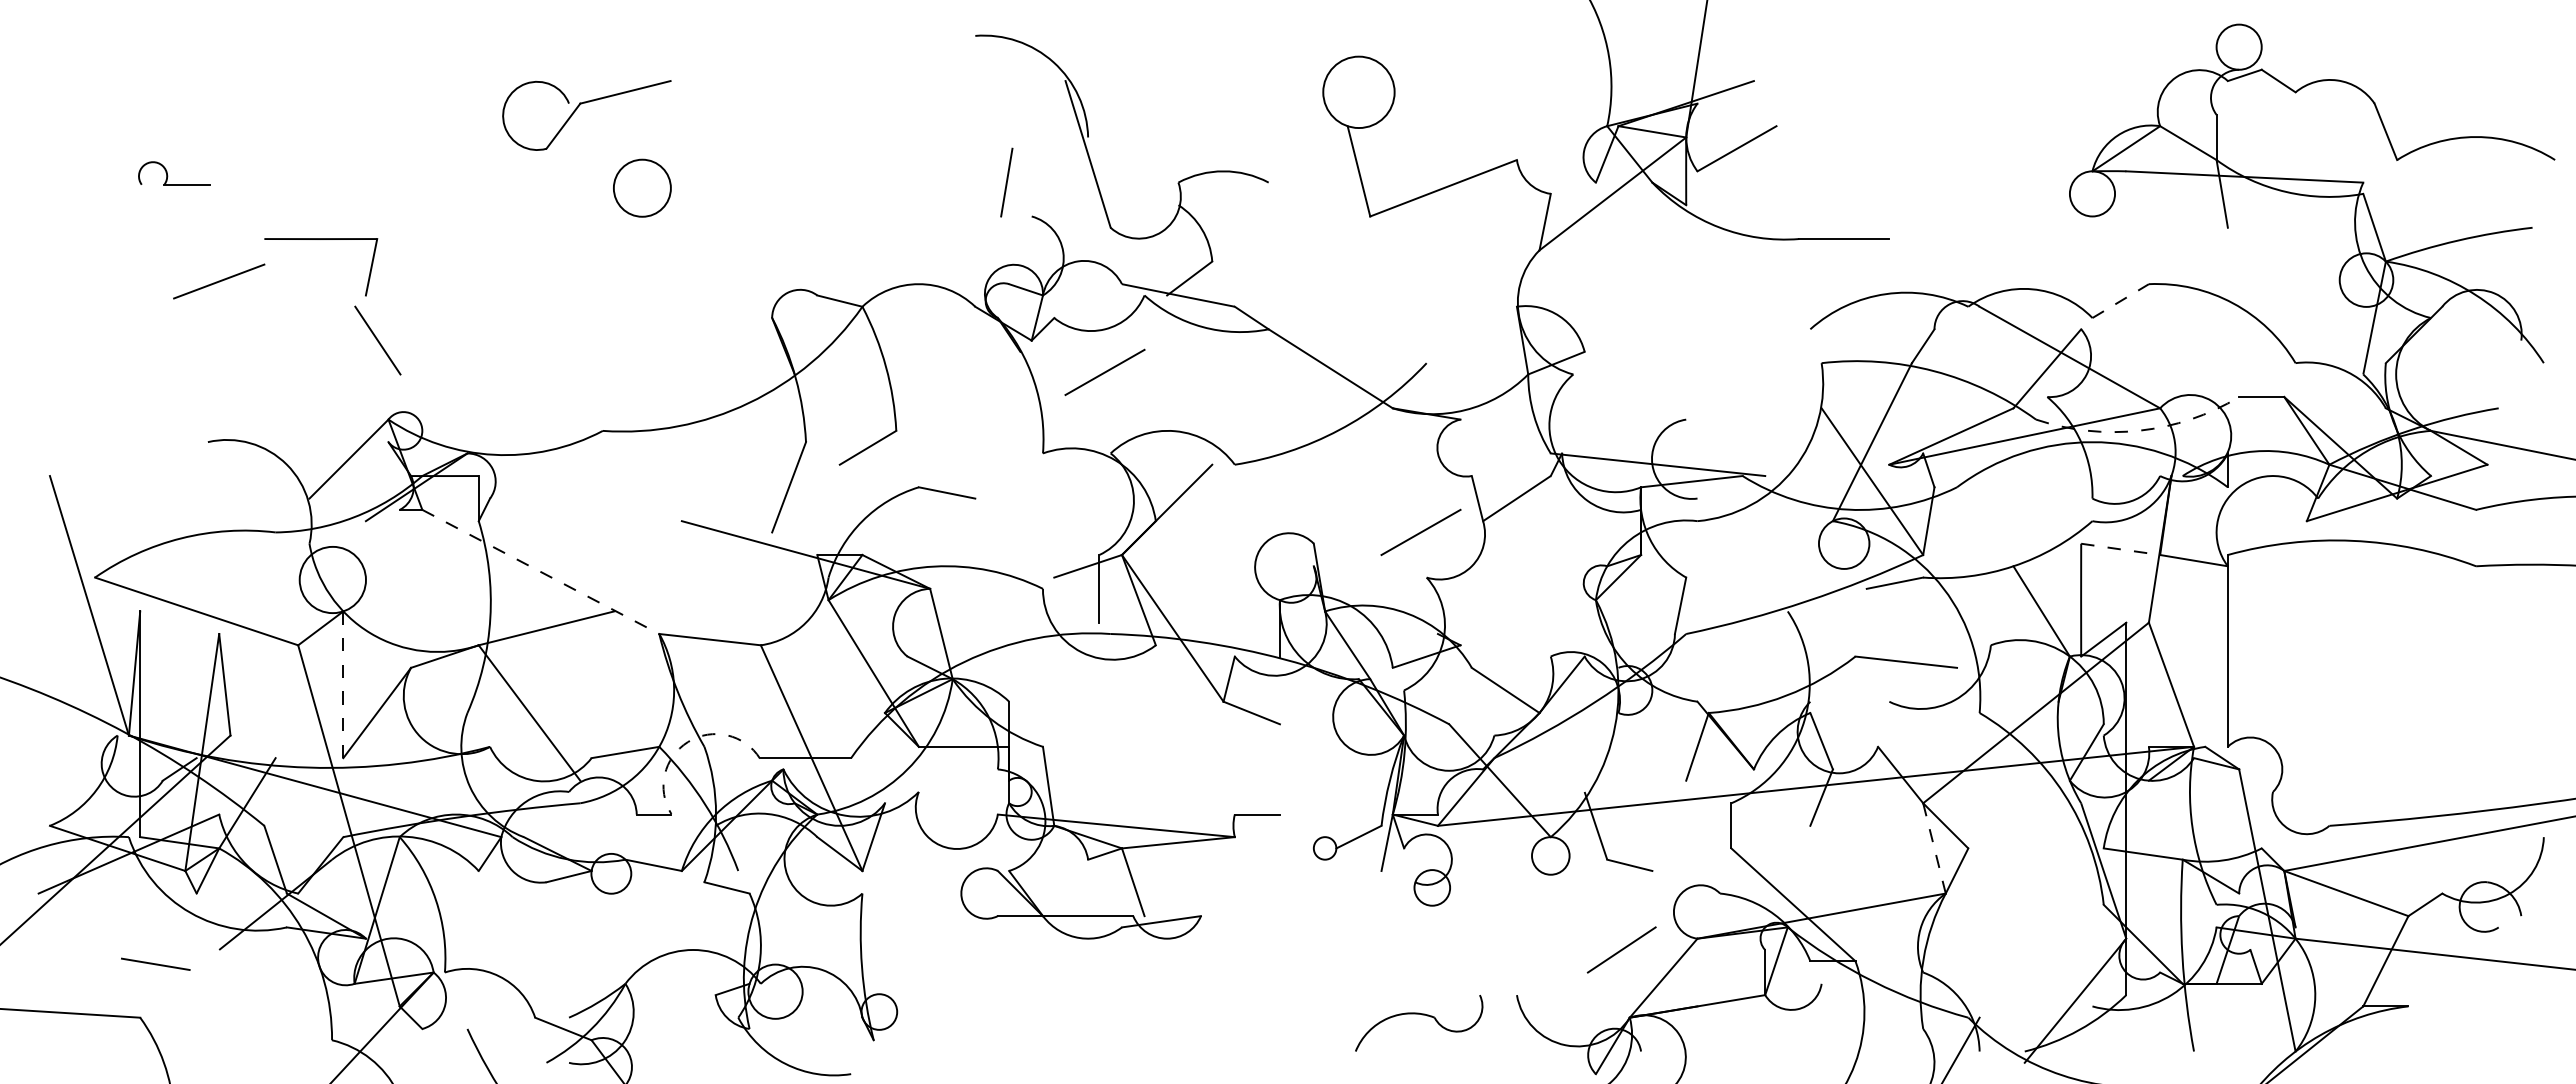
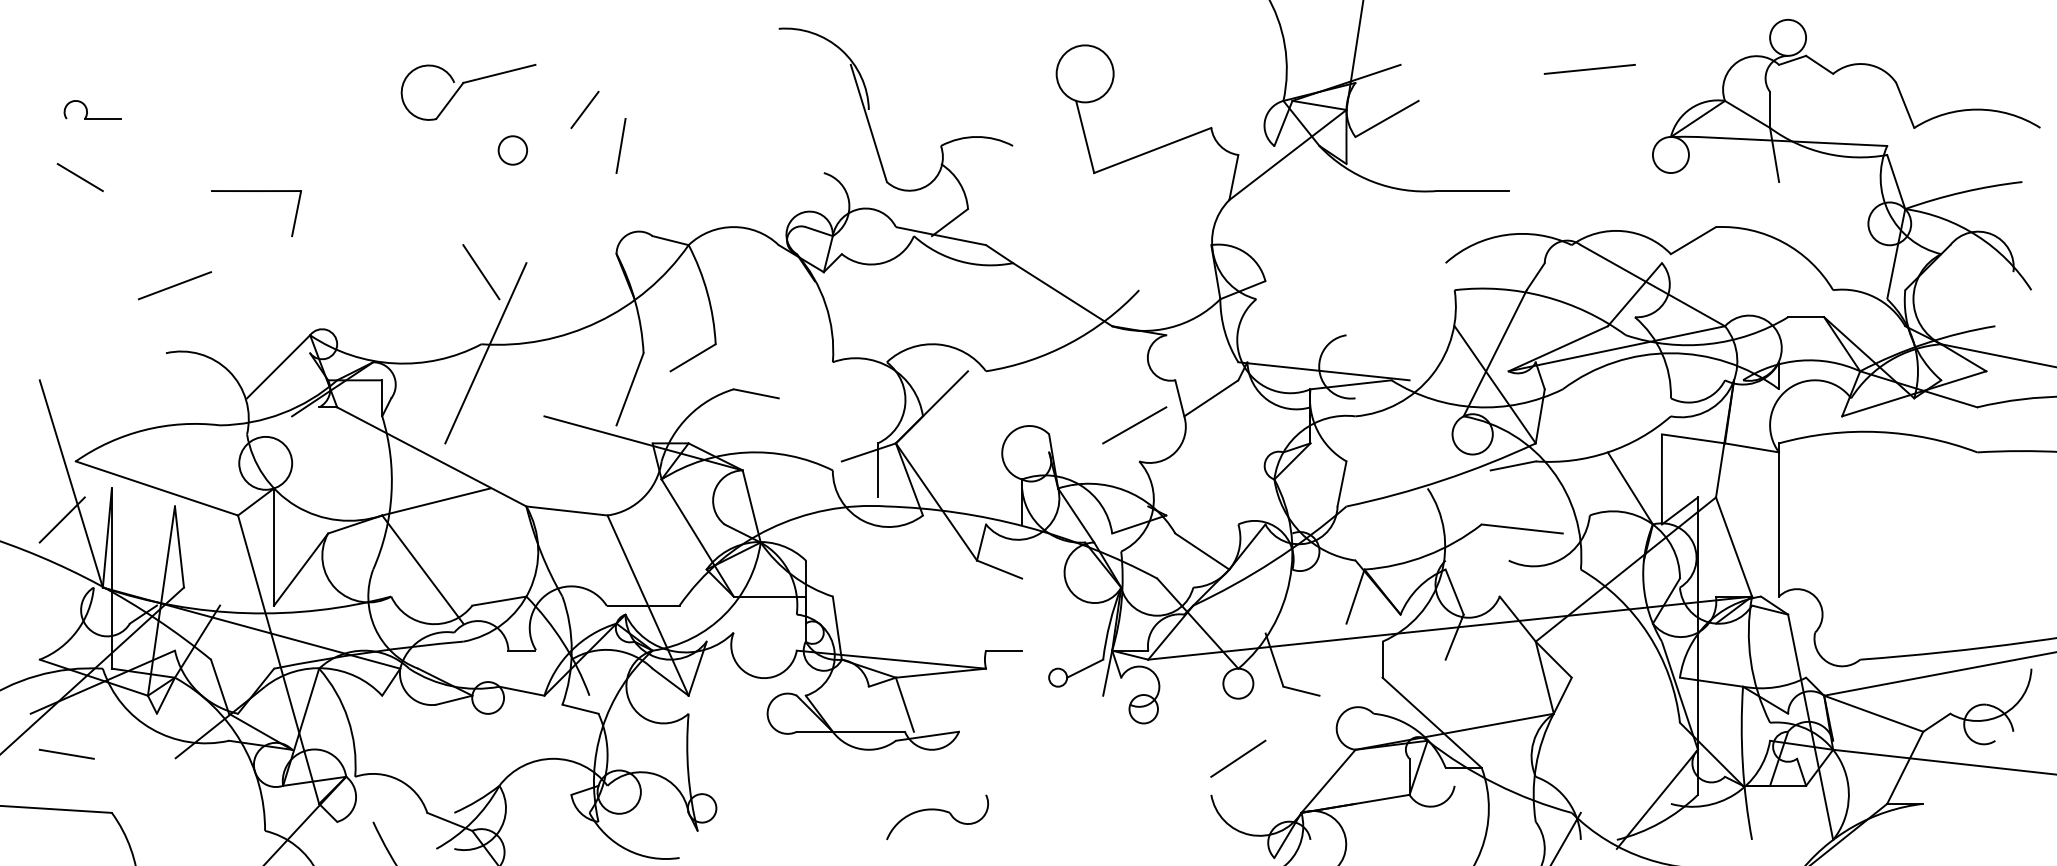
line: (1990, 86) -> (1589, 69), added
line: (732, 137) -> (584, 109), added
part: (168, 175) -> (88, 111), moved
line: (1006, 182) -> (620, 145), moved
circle: (642, 188) -> (513, 150), size x0.62
line: (100, 222) -> (80, 177), added
line: (219, 281) -> (175, 285), moved
line: (2120, 301) -> (1693, 240), dashed -> solid
line: (377, 340) -> (481, 272), moved
line: (1104, 372) -> (881, 297), removed
arc: (2140, 430) -> (1709, 343), dashed -> solid
line: (608, 442) -> (485, 353), added
line: (2120, 549) -> (1693, 438), dashed -> solid
line: (540, 571) -> (431, 456), dashed -> solid
line: (77, 650) -> (61, 519), added
line: (343, 685) -> (274, 547), dashed -> solid
arc: (688, 742) -> (549, 593), dashed -> solid
line: (1934, 848) -> (1544, 677), dashed -> solid
line: (1621, 949) -> (1238, 758), moved
line: (155, 963) -> (66, 753), moved
part: (1422, 1015) -> (940, 811), moved

